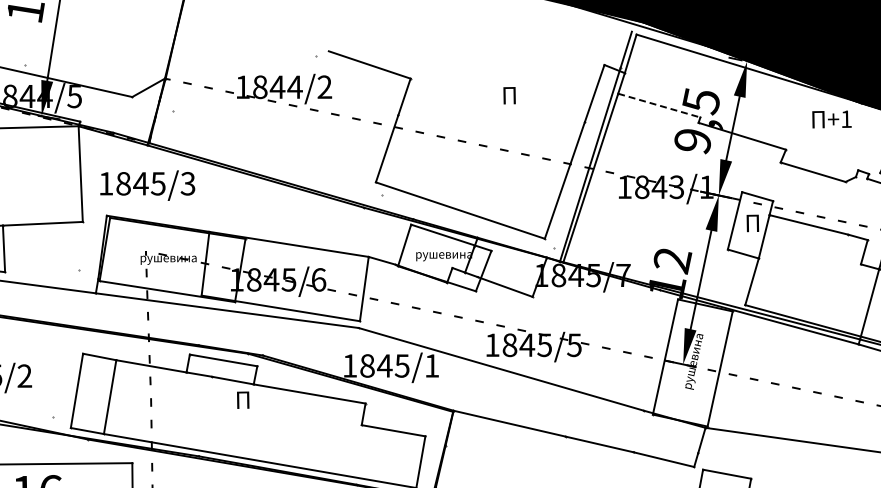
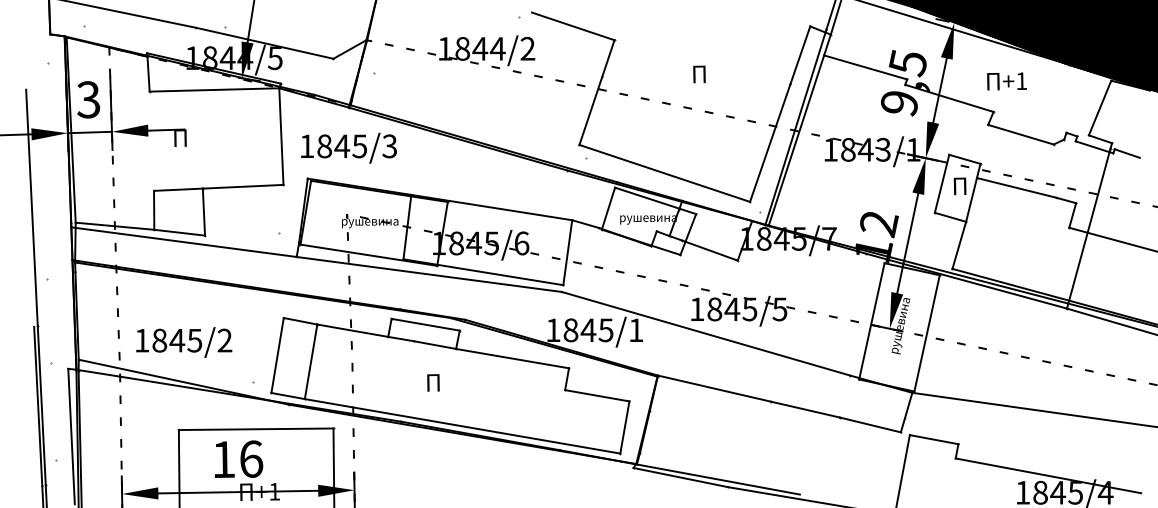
text: (509, 95) -> (699, 74), moved
line: (660, 105) -> (866, 67), dashed -> solid
text: (831, 119) -> (1006, 81), moved
text: (243, 399) -> (433, 382), moved

